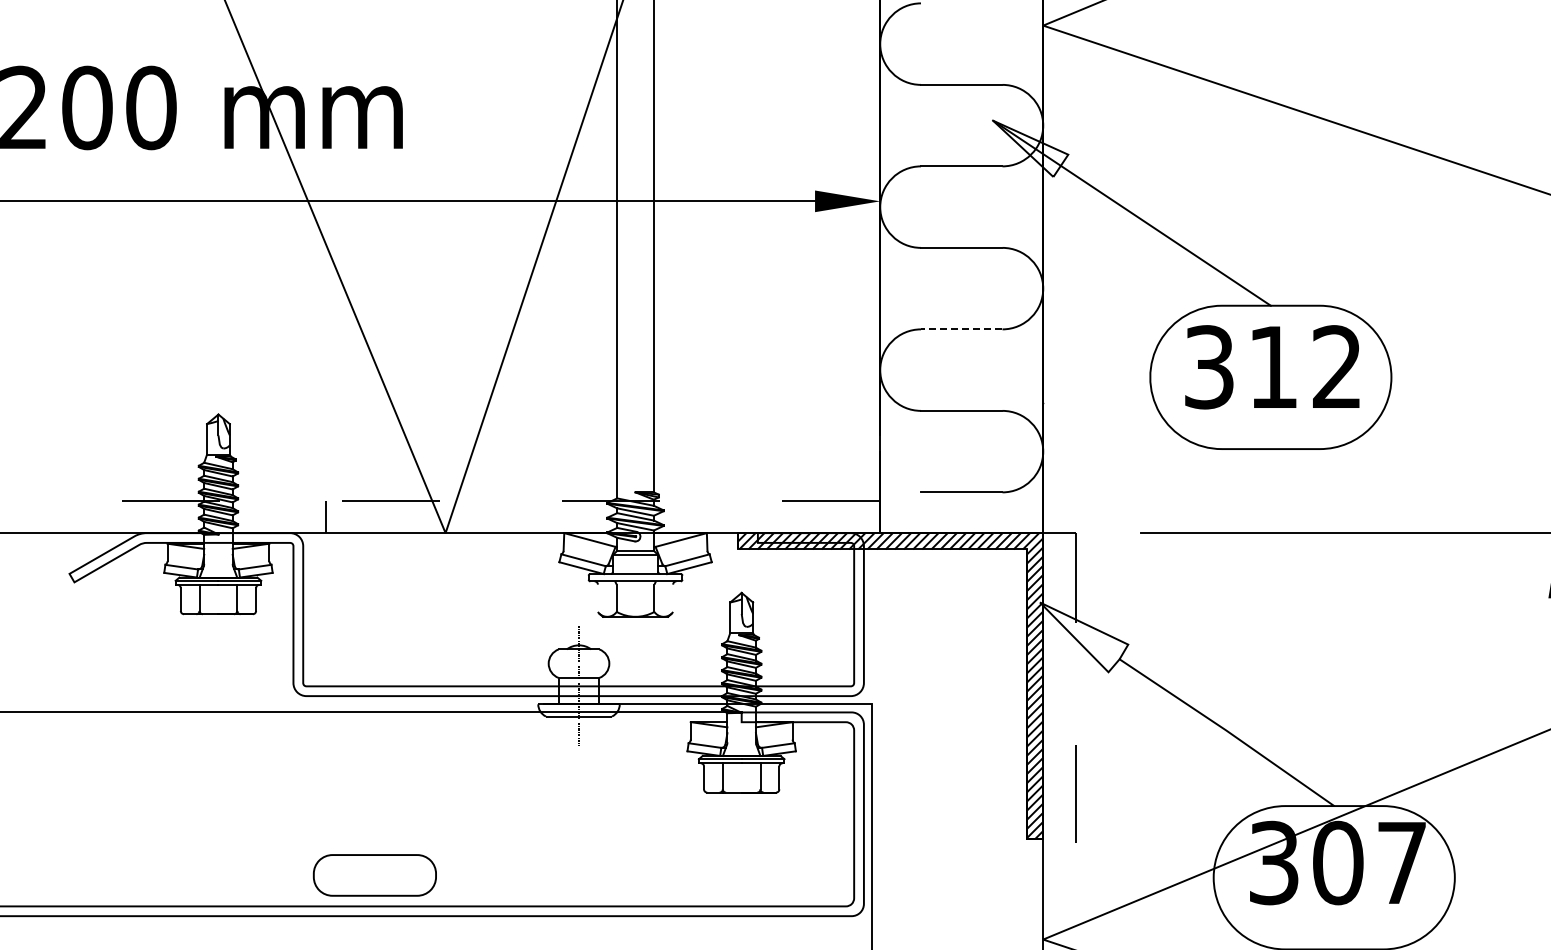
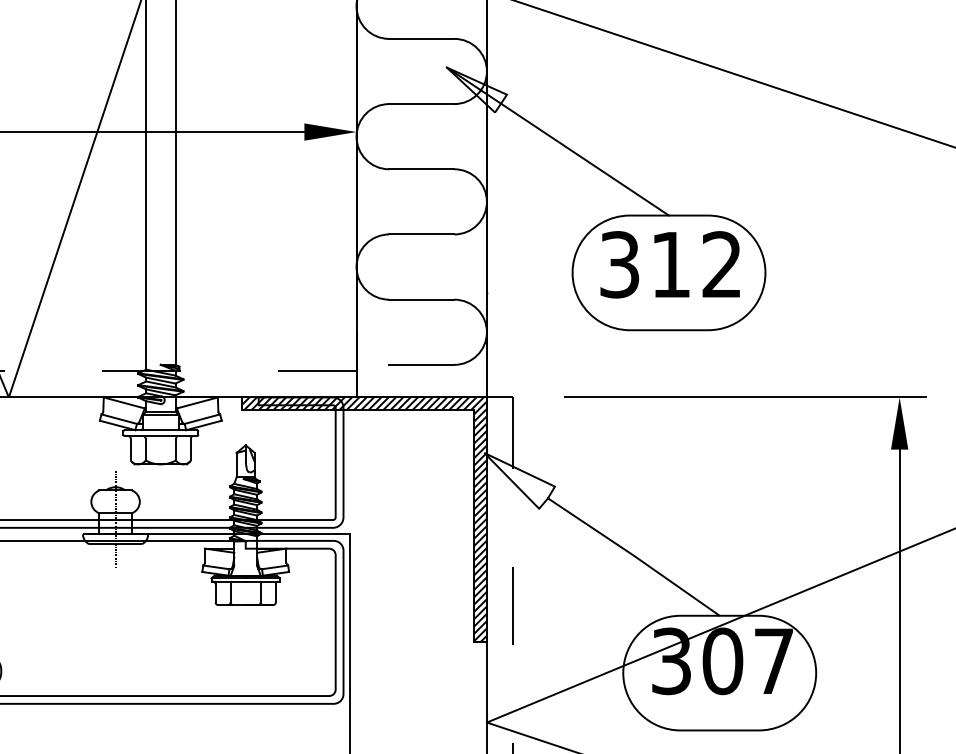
line: (961, 329) -> (421, 234), dashed -> solid
line: (597, 597) -> (130, 448), added
line: (673, 597) -> (191, 448), added

